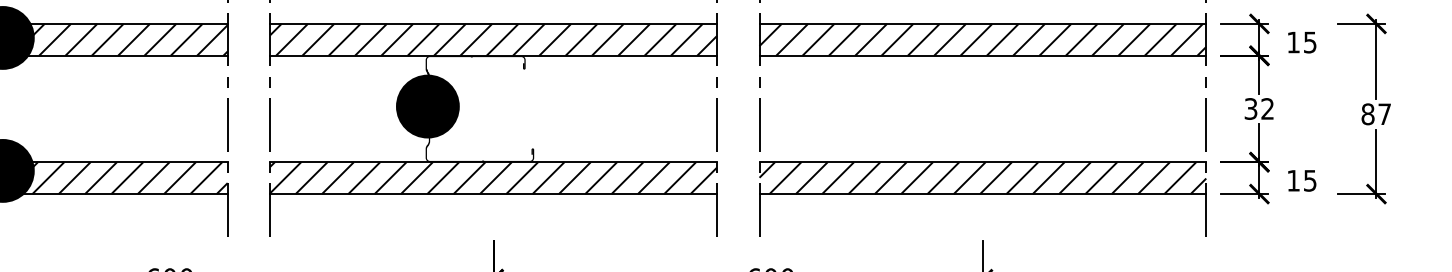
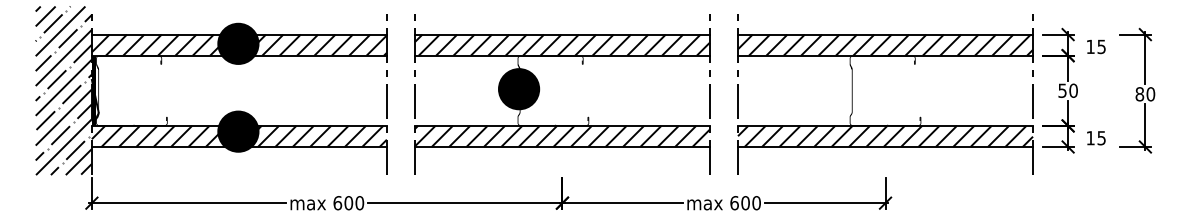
fill: (982, 108) -> (885, 90), added
text: (1258, 108) -> (1067, 90), 32 -> 50
text: (1384, 114) -> (1150, 94), 87 -> 80

